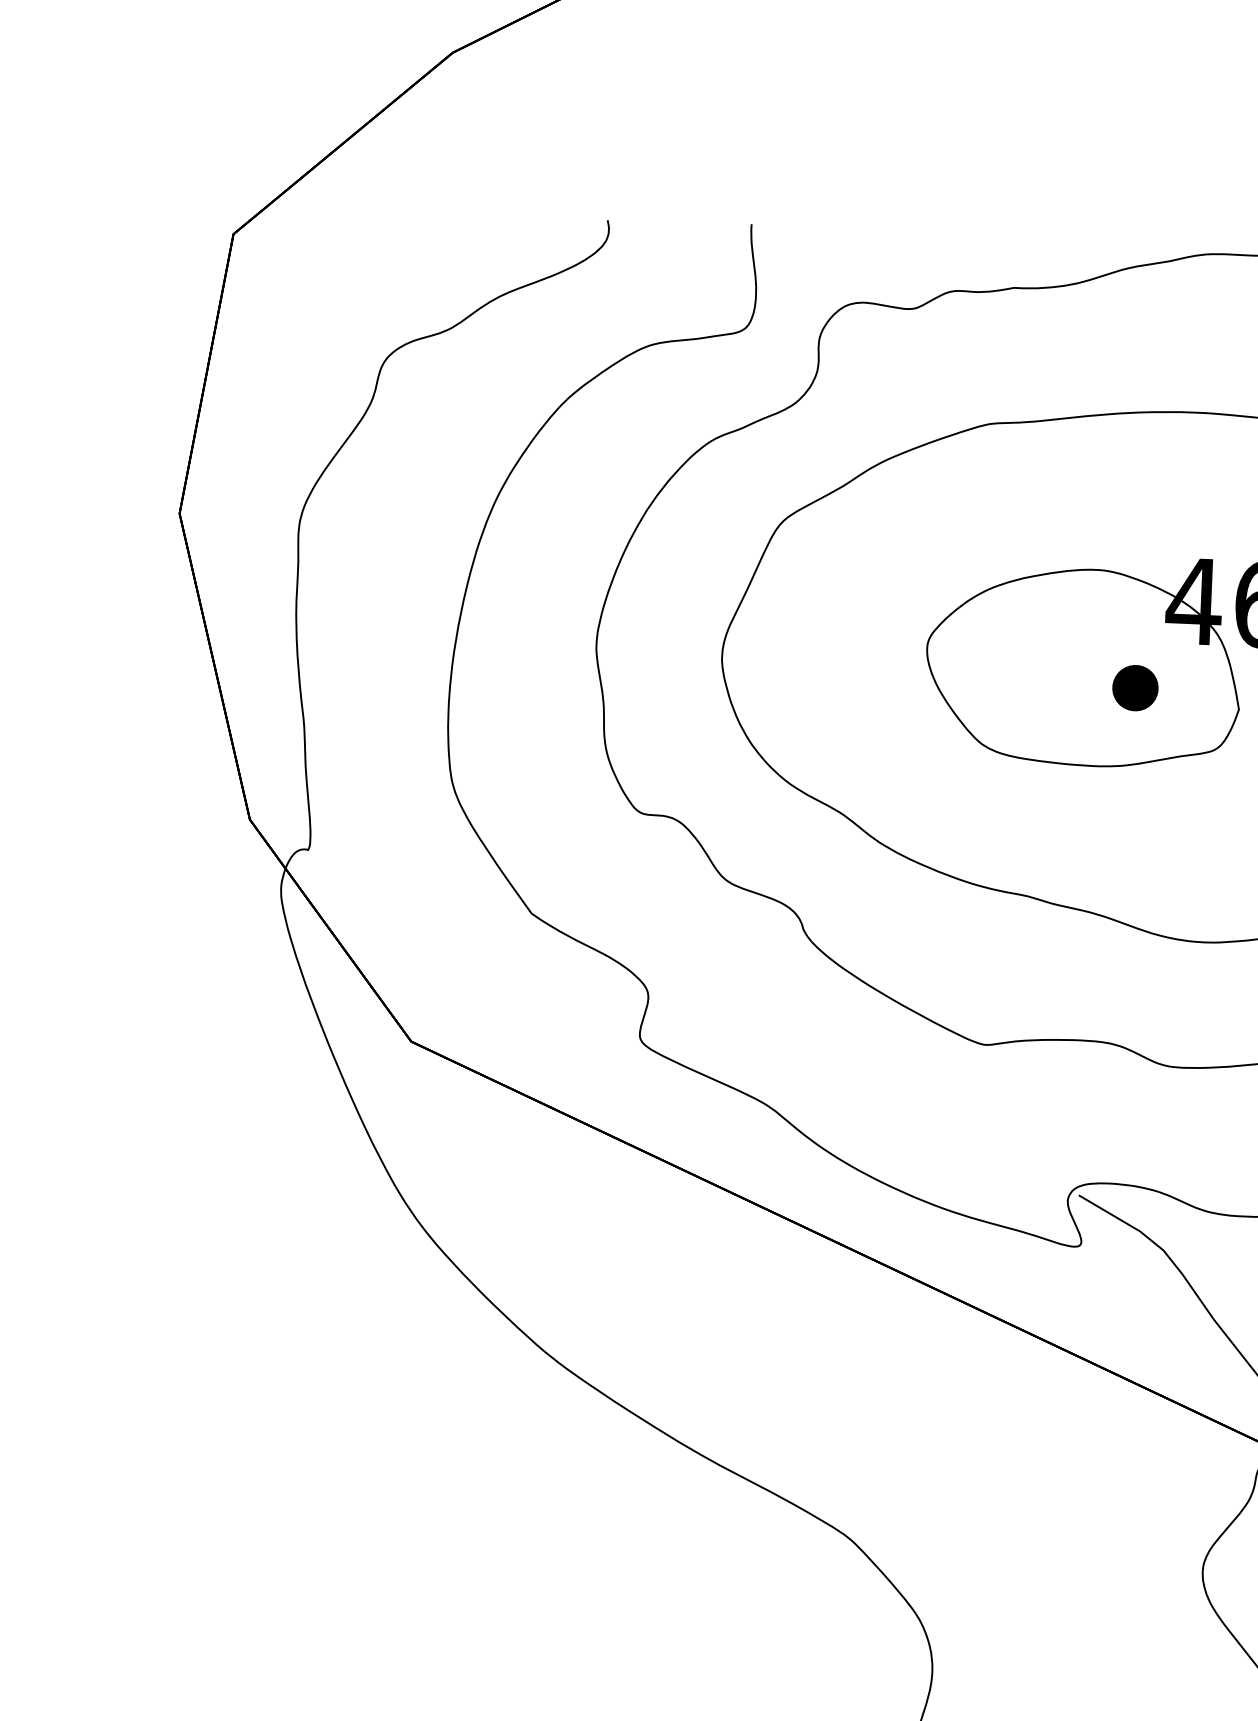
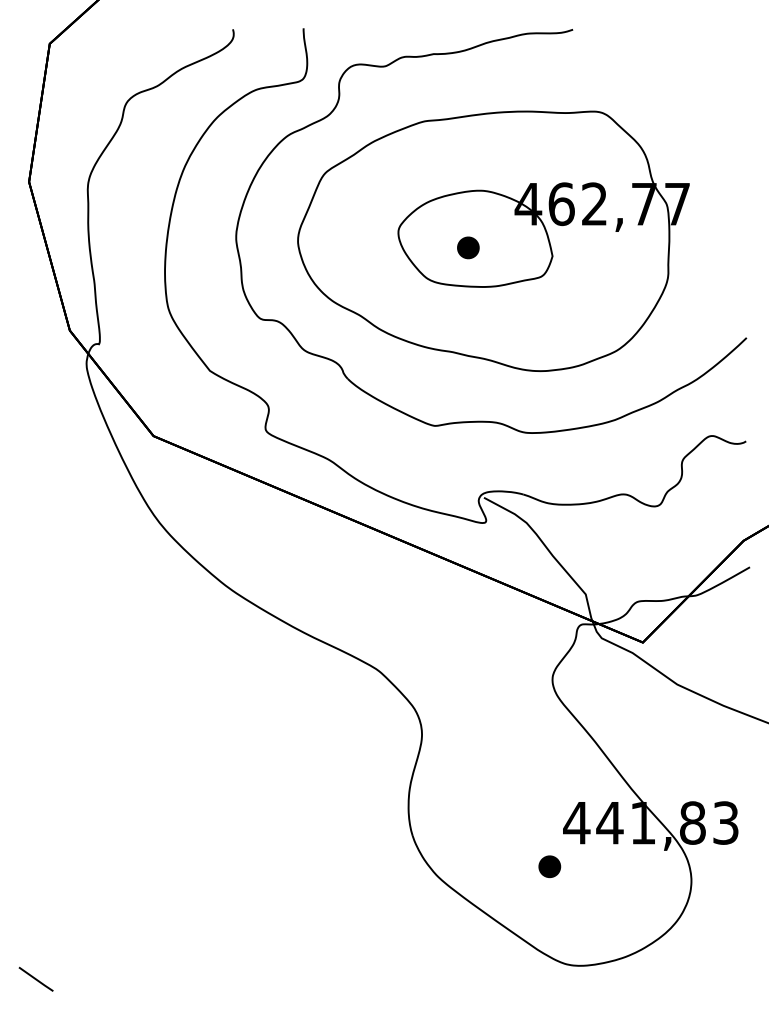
part: (1135, 687) -> (468, 247), moved

